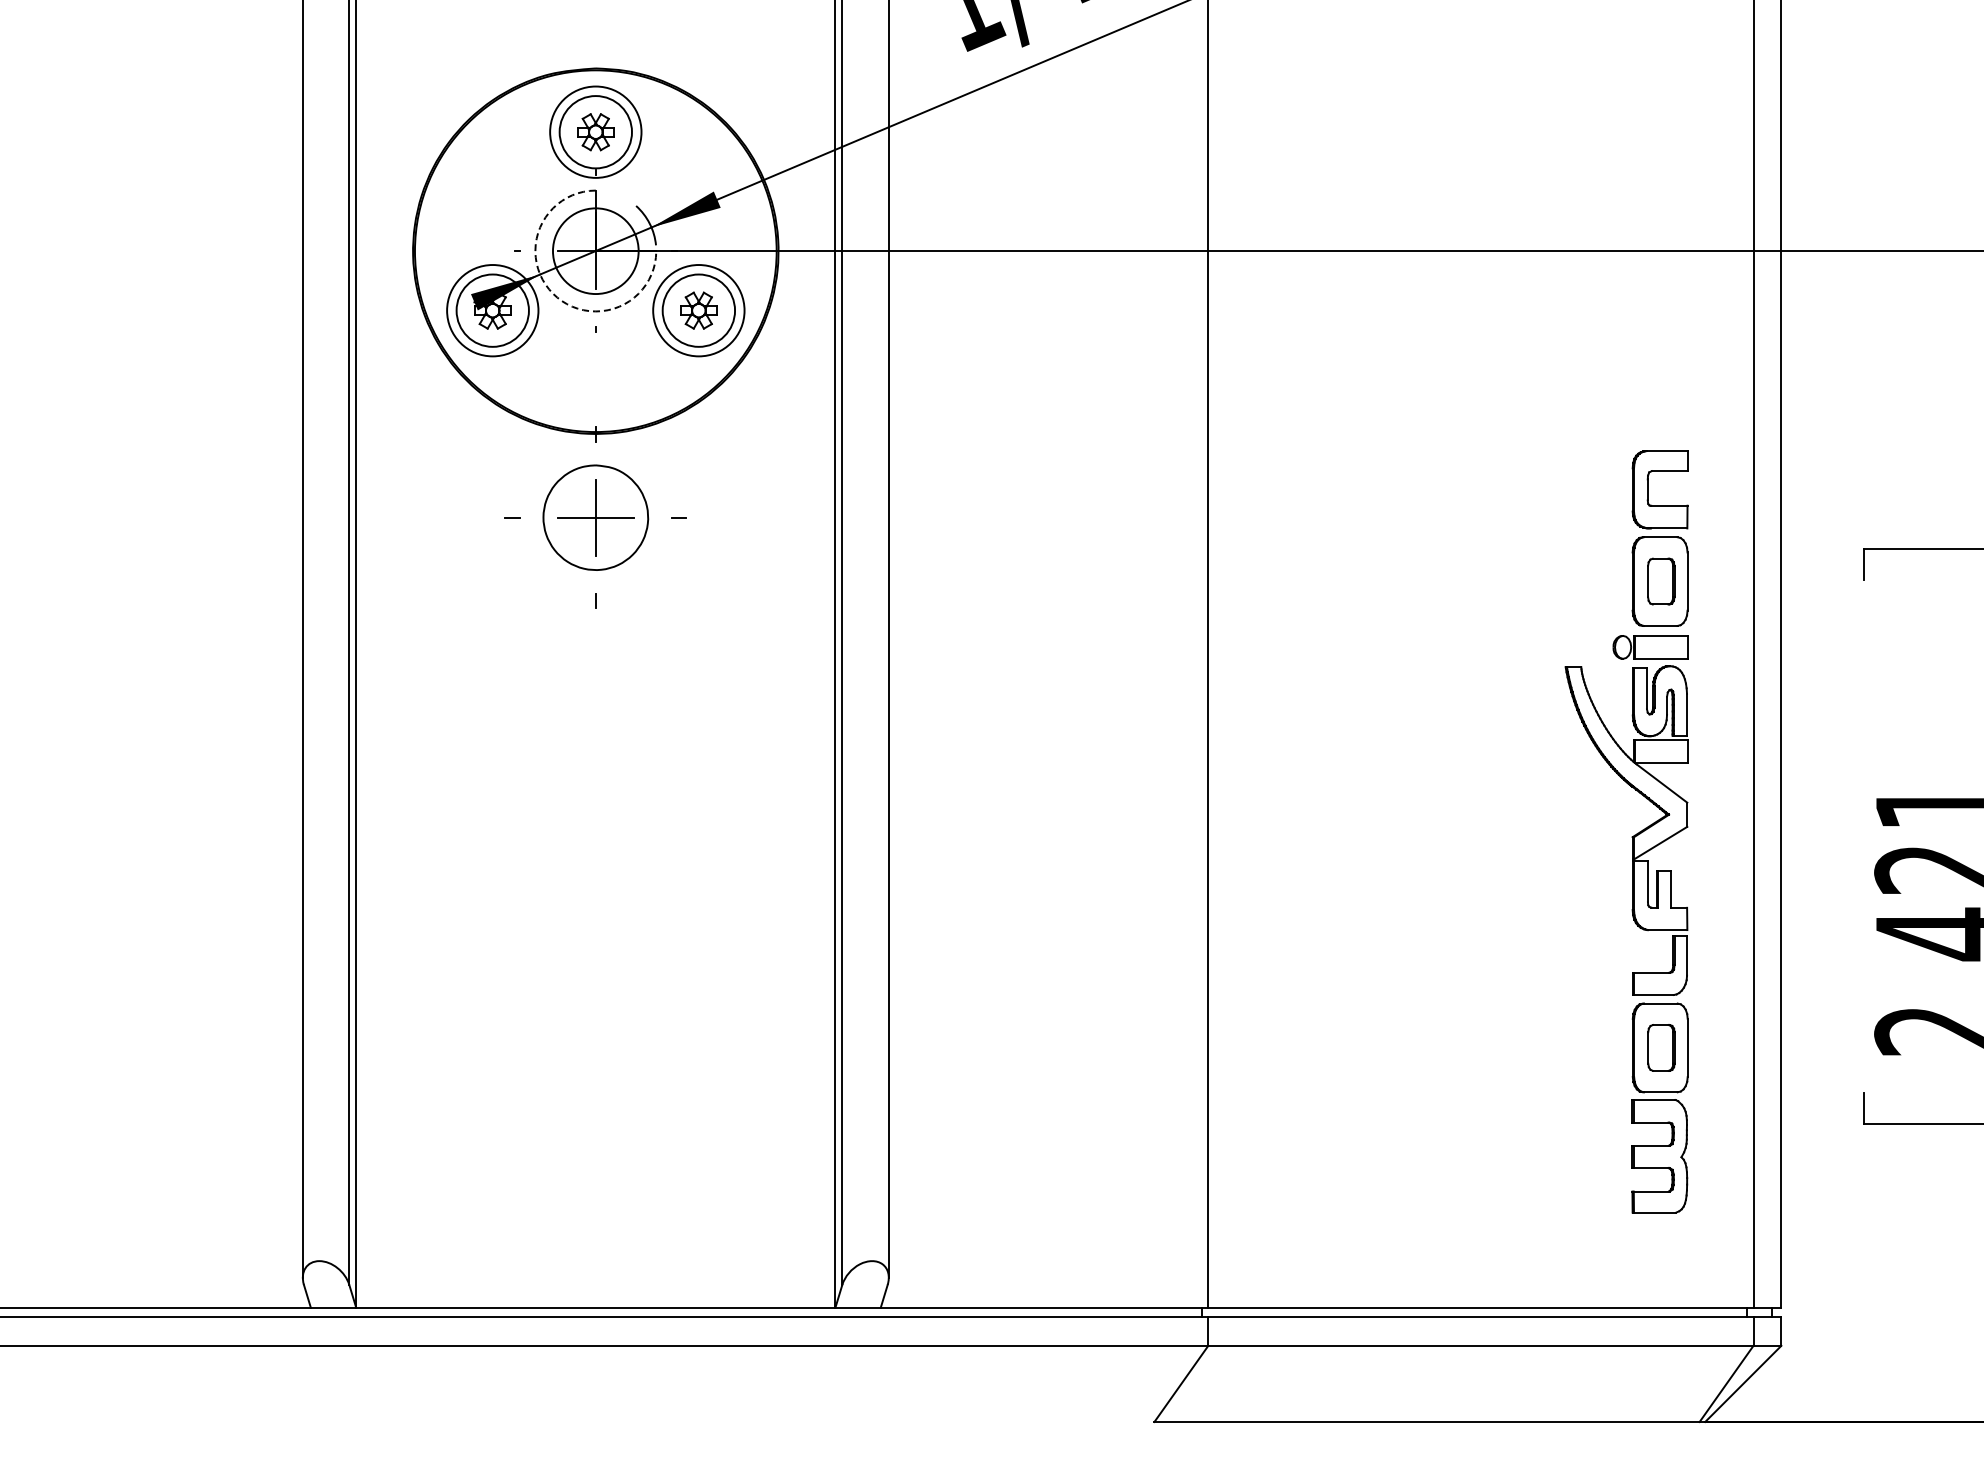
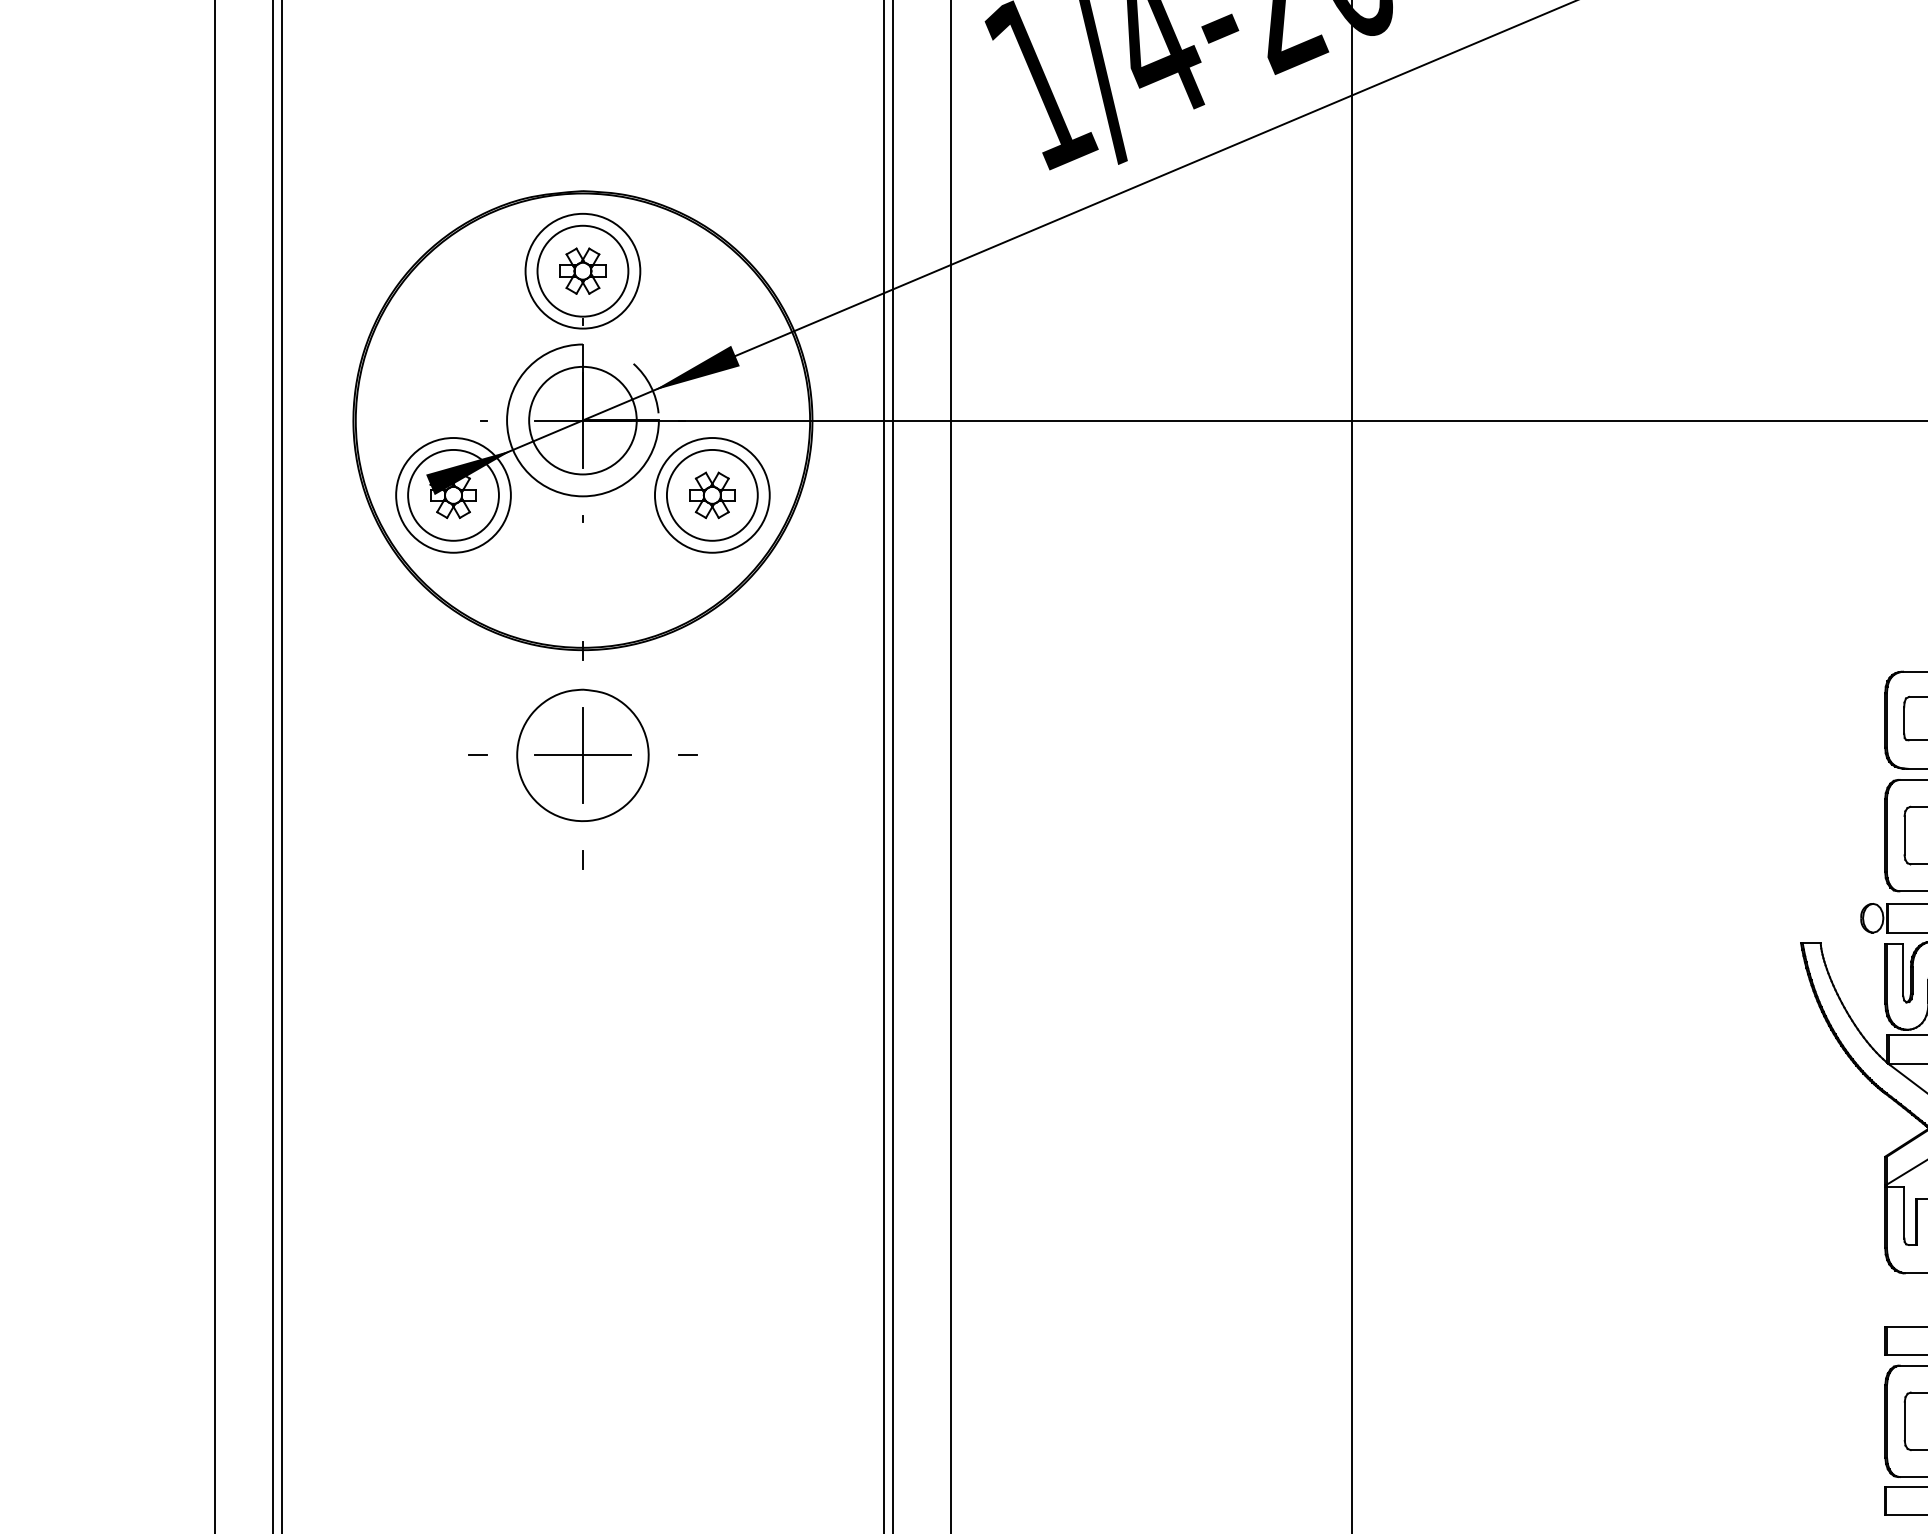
arc: (553, 293) -> (529, 473), dashed -> solid

